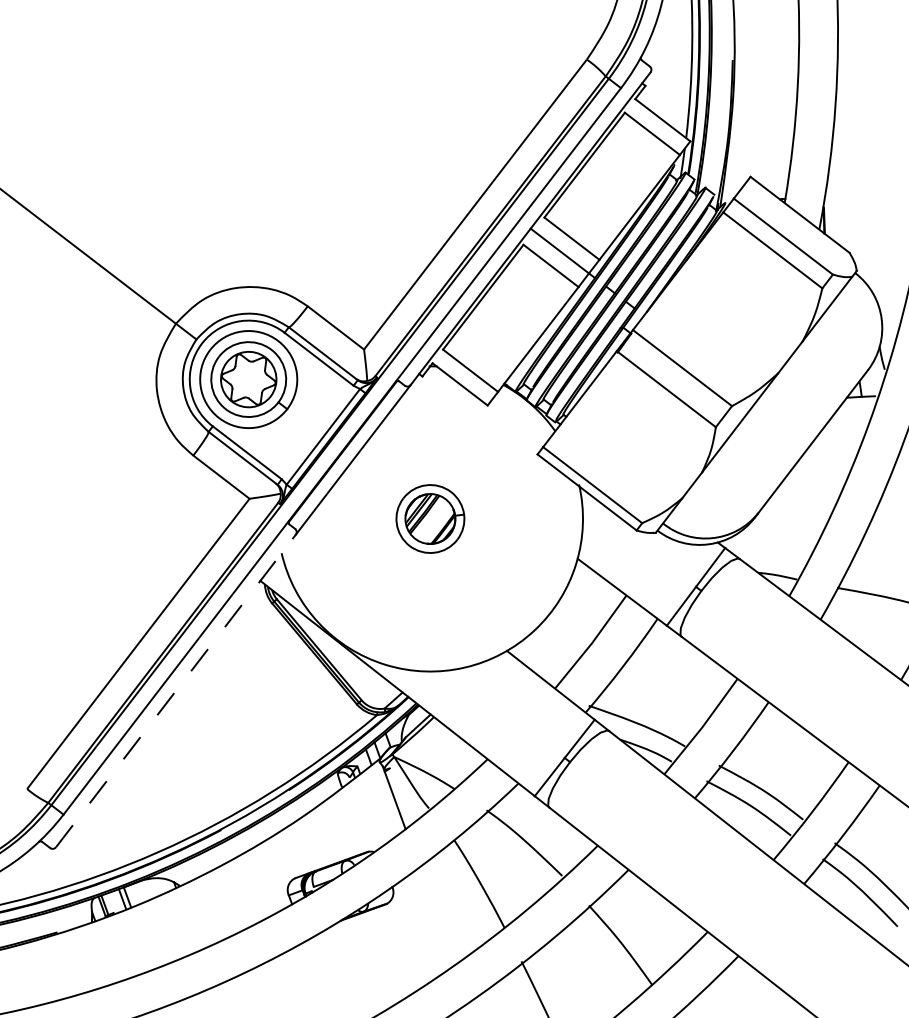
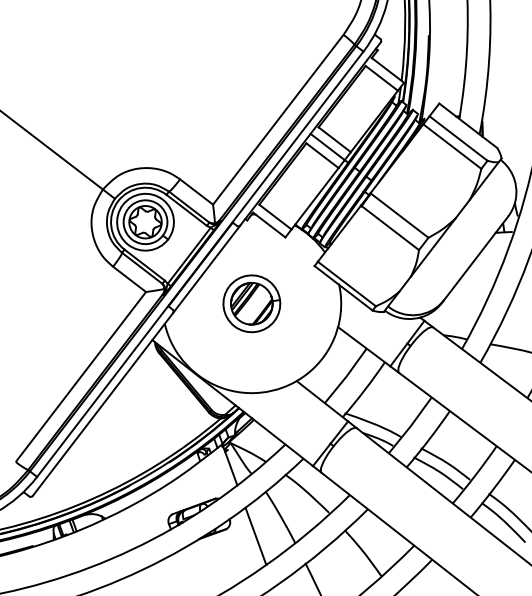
part: (429, 518) -> (251, 303), size x1.43
line: (176, 690) -> (103, 404), dashed -> solid
line: (436, 914) -> (255, 535), added

